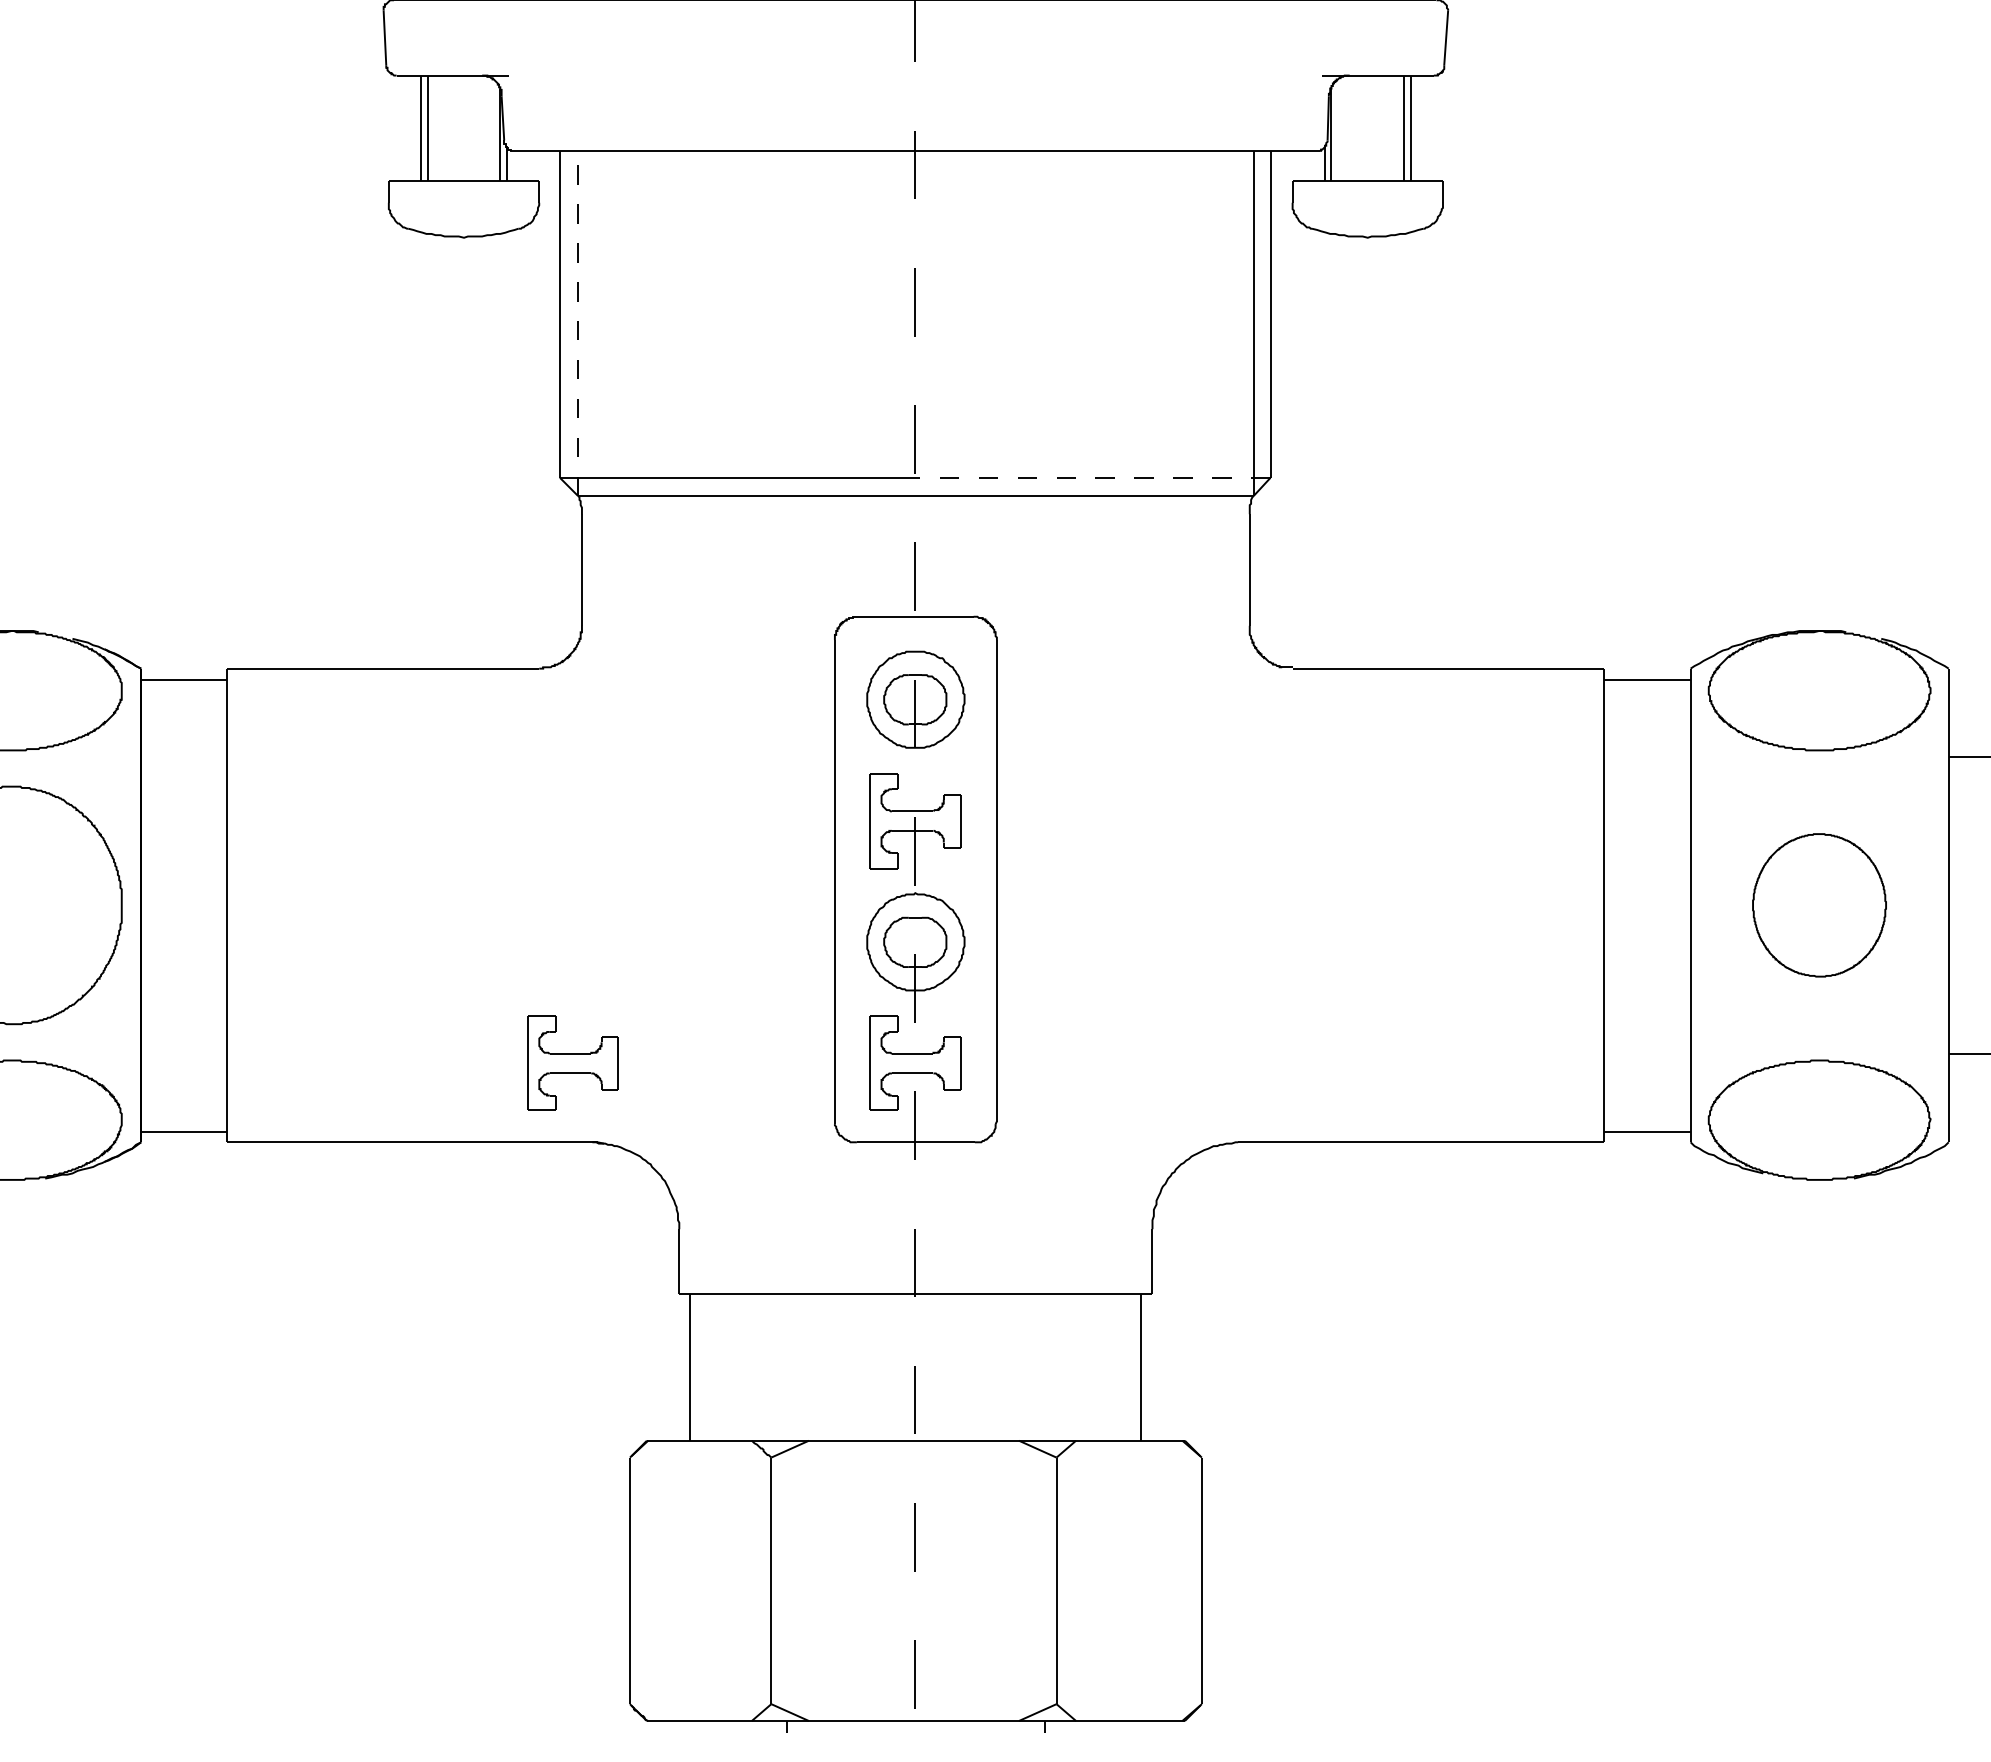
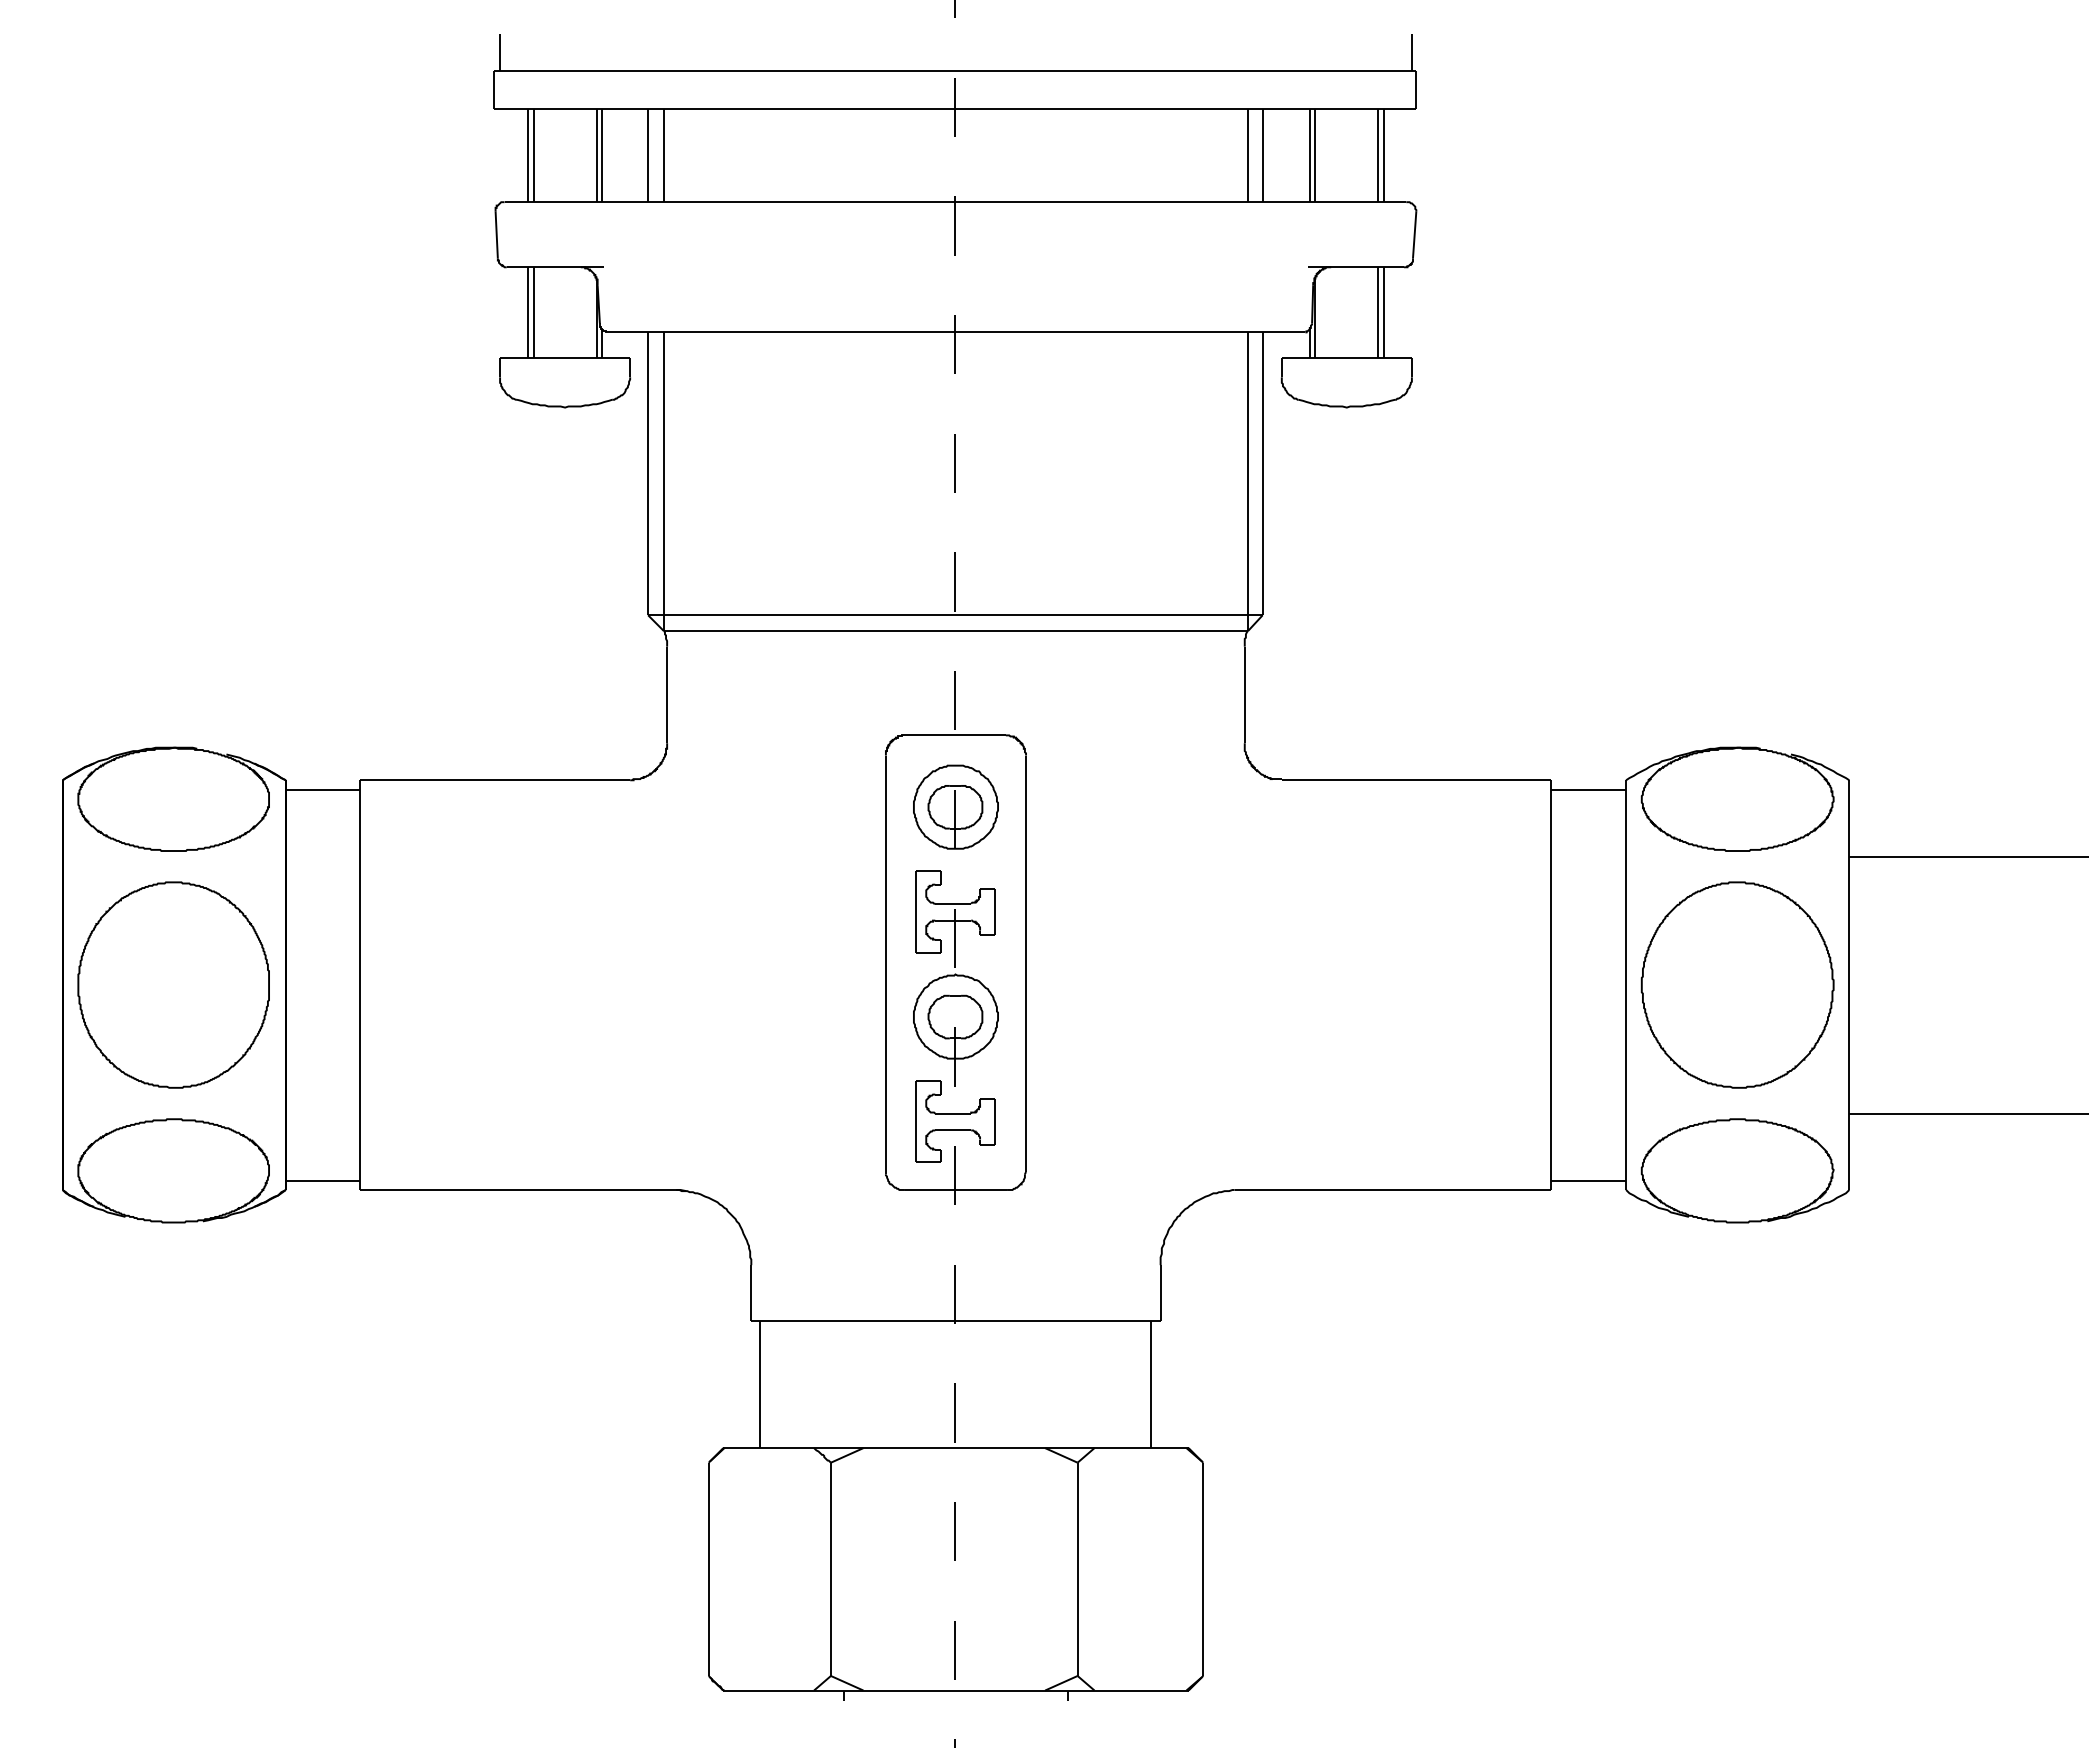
line: (577, 323) -> (663, 481), dashed -> solid
line: (1093, 478) -> (1109, 615), dashed -> solid
part: (1819, 904) -> (1737, 984), size x1.67
part: (573, 1063) -> (659, 1121), removed

